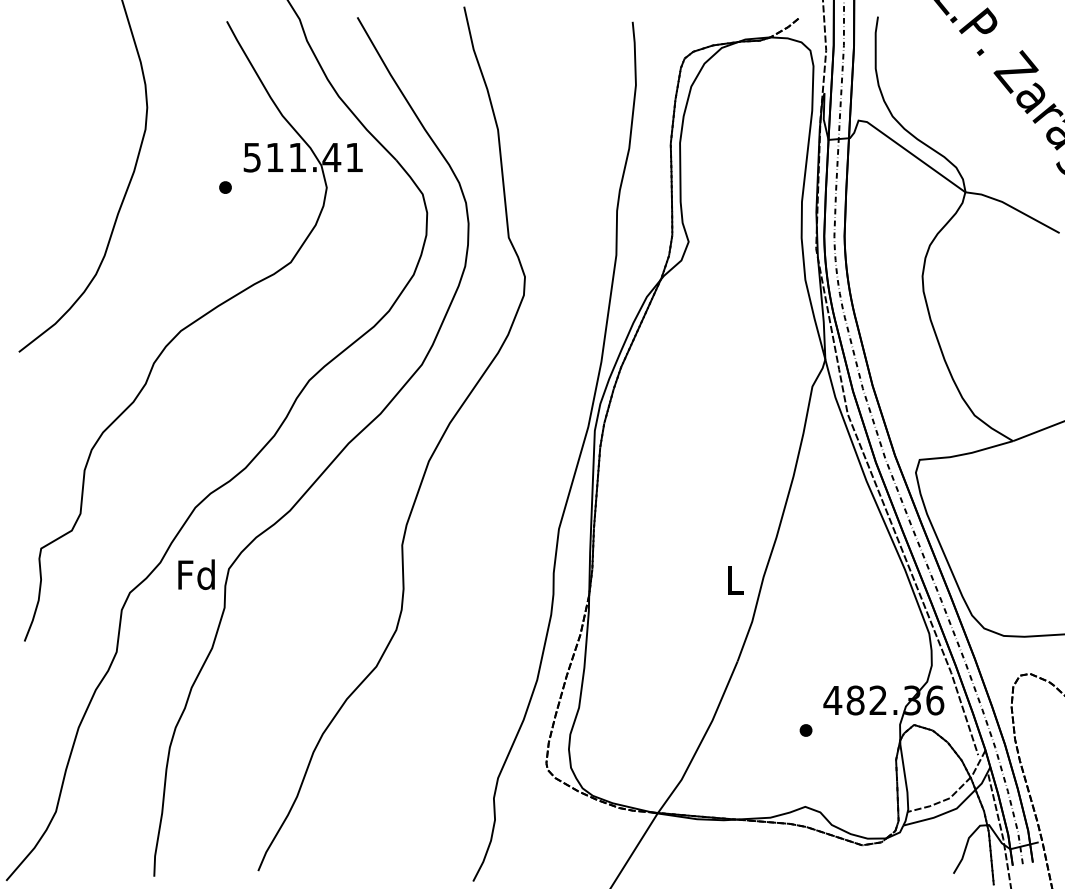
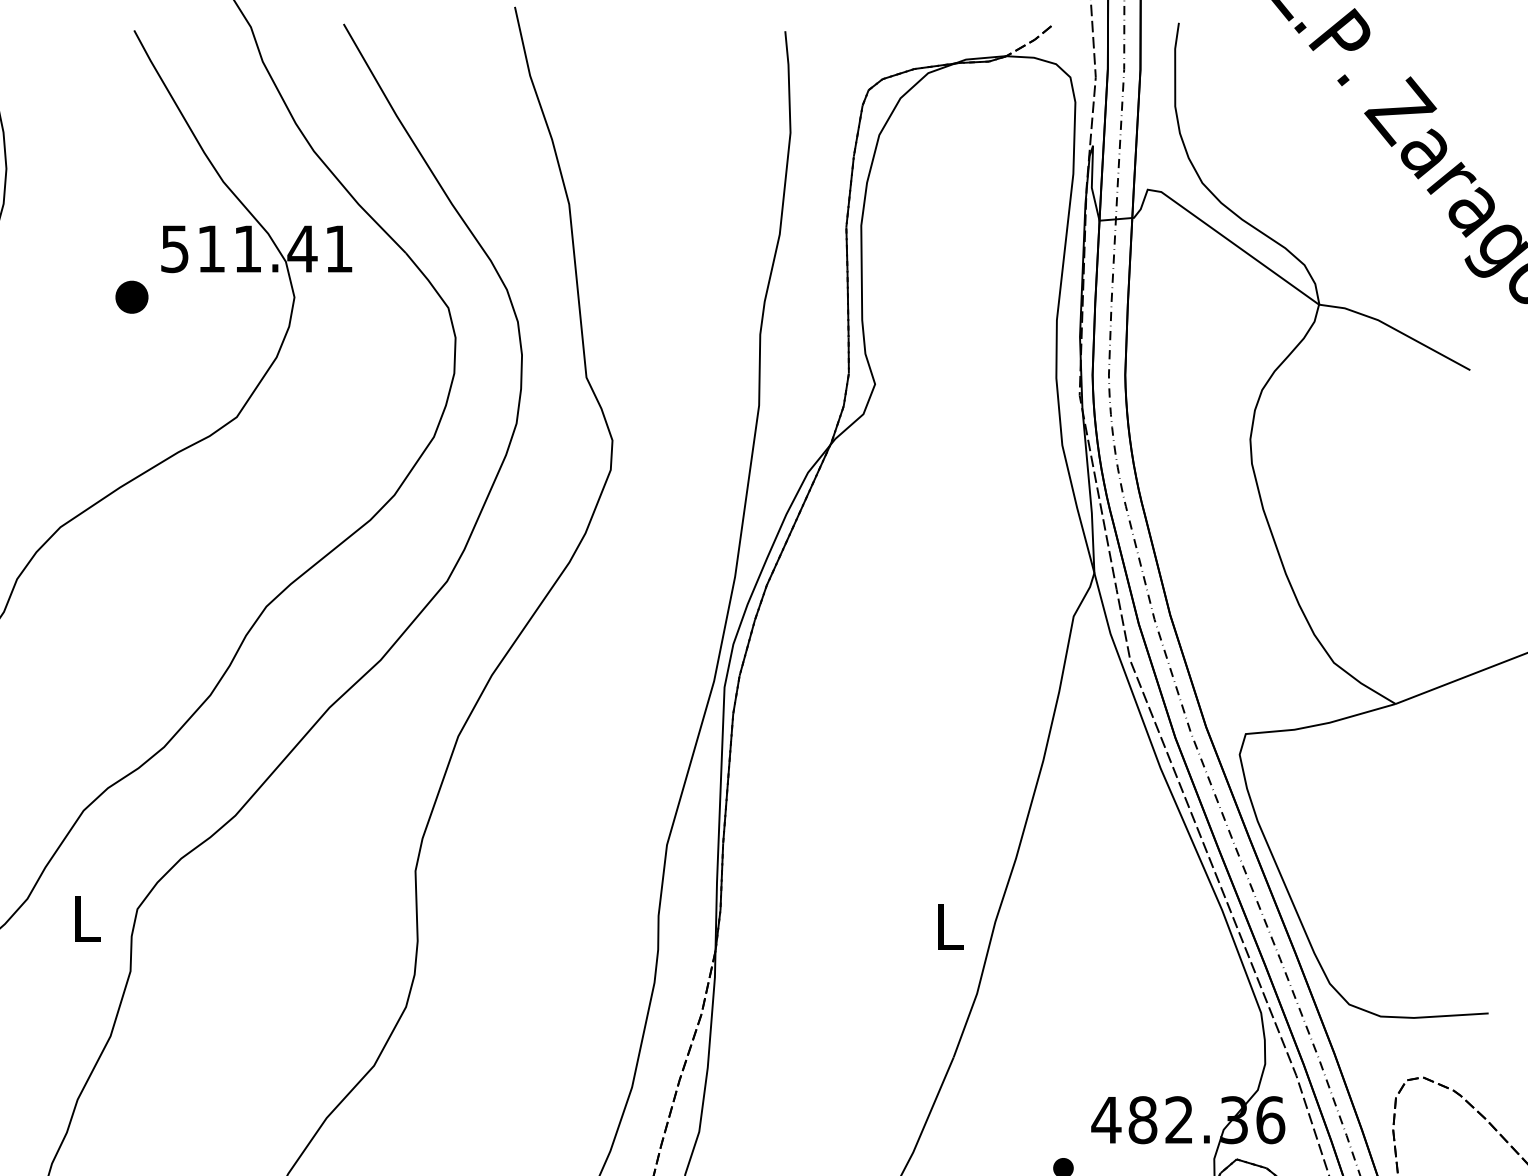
part: (225, 187) -> (131, 297), size x1.6
text: (196, 574) -> (85, 917), Fd -> L

